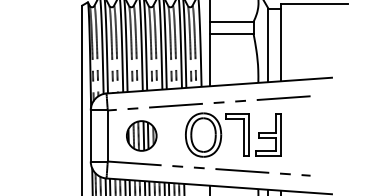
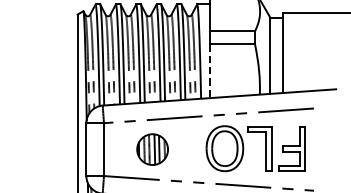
line: (209, 60) -> (209, 71), solid -> dashed
part: (243, 134) -> (266, 148), moved
part: (141, 135) -> (152, 149), moved

